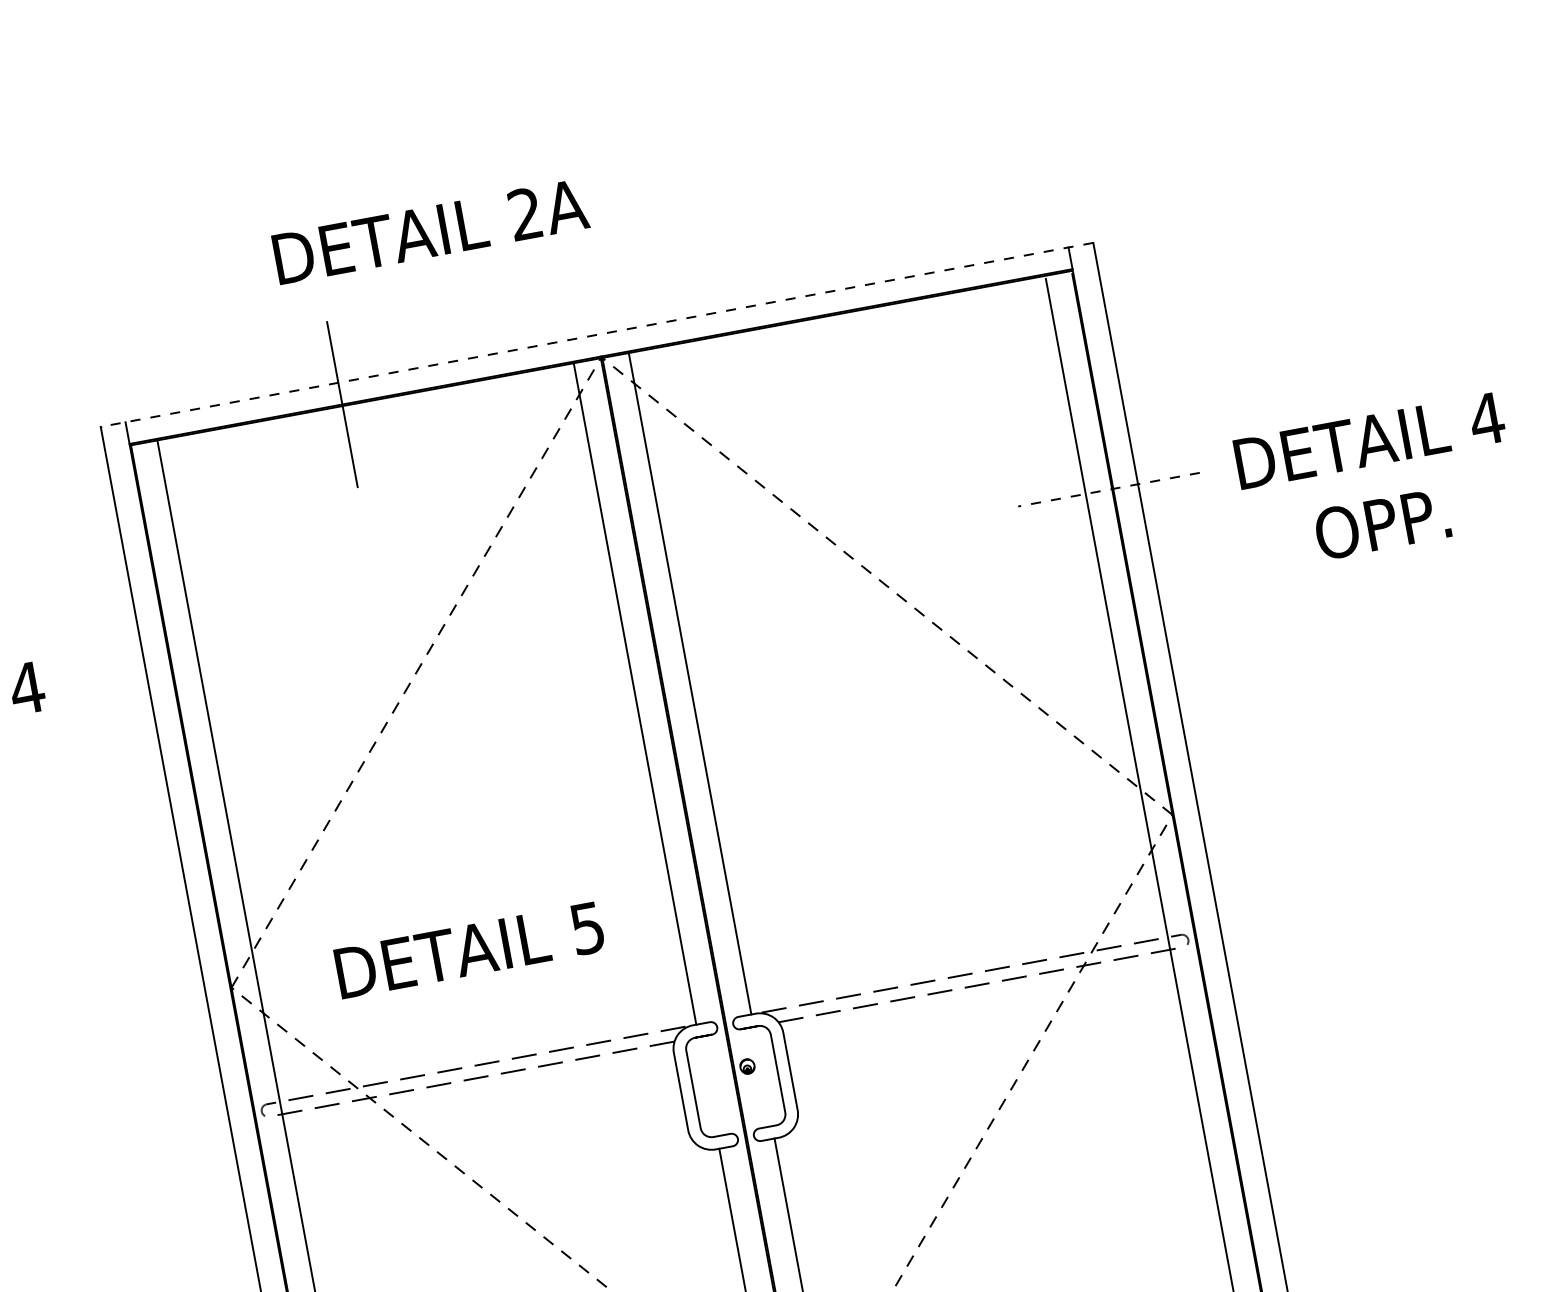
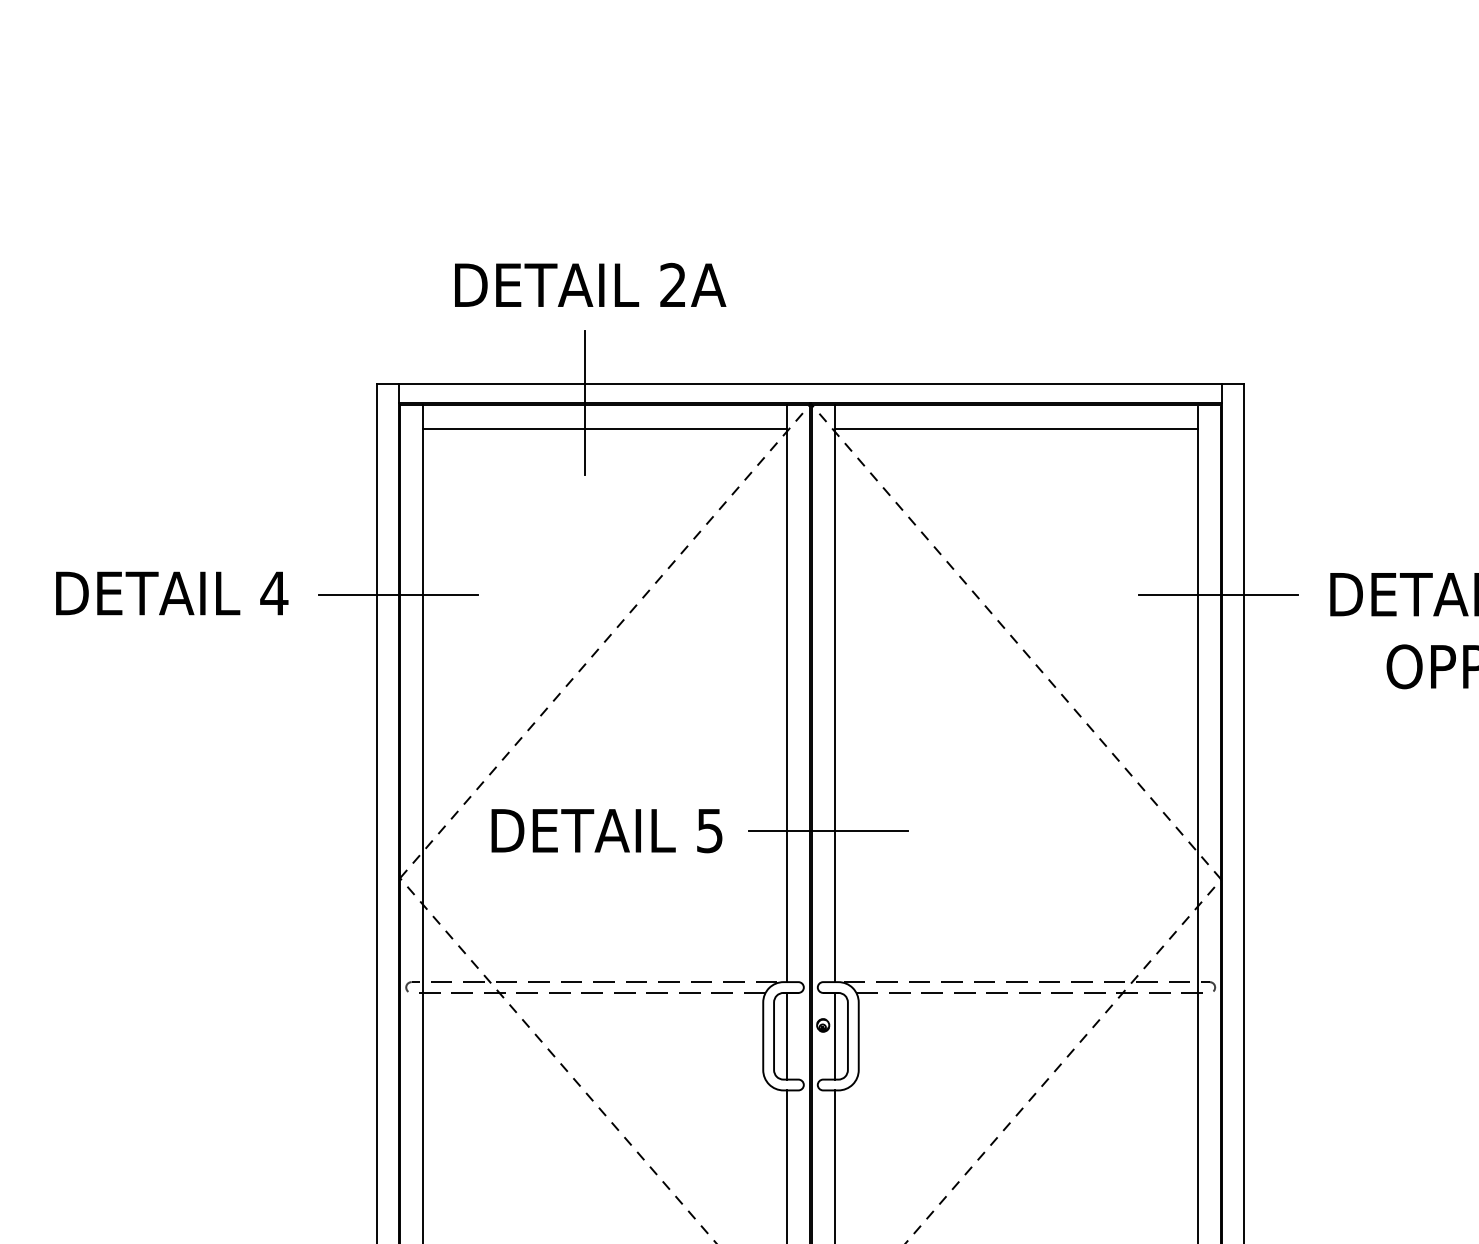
text: (430, 230) -> (590, 284), moved
line: (596, 335) -> (810, 384), dashed -> solid
line: (842, 342) -> (1016, 429), added
line: (370, 430) -> (604, 429), added
line: (1109, 490) -> (1218, 595), dashed -> solid
line: (169, 664) -> (398, 595), added
line: (712, 843) -> (828, 831), added
text: (469, 951) -> (606, 831), moved
line: (762, 1075) -> (834, 1035), added
line: (707, 1085) -> (786, 1035), added

